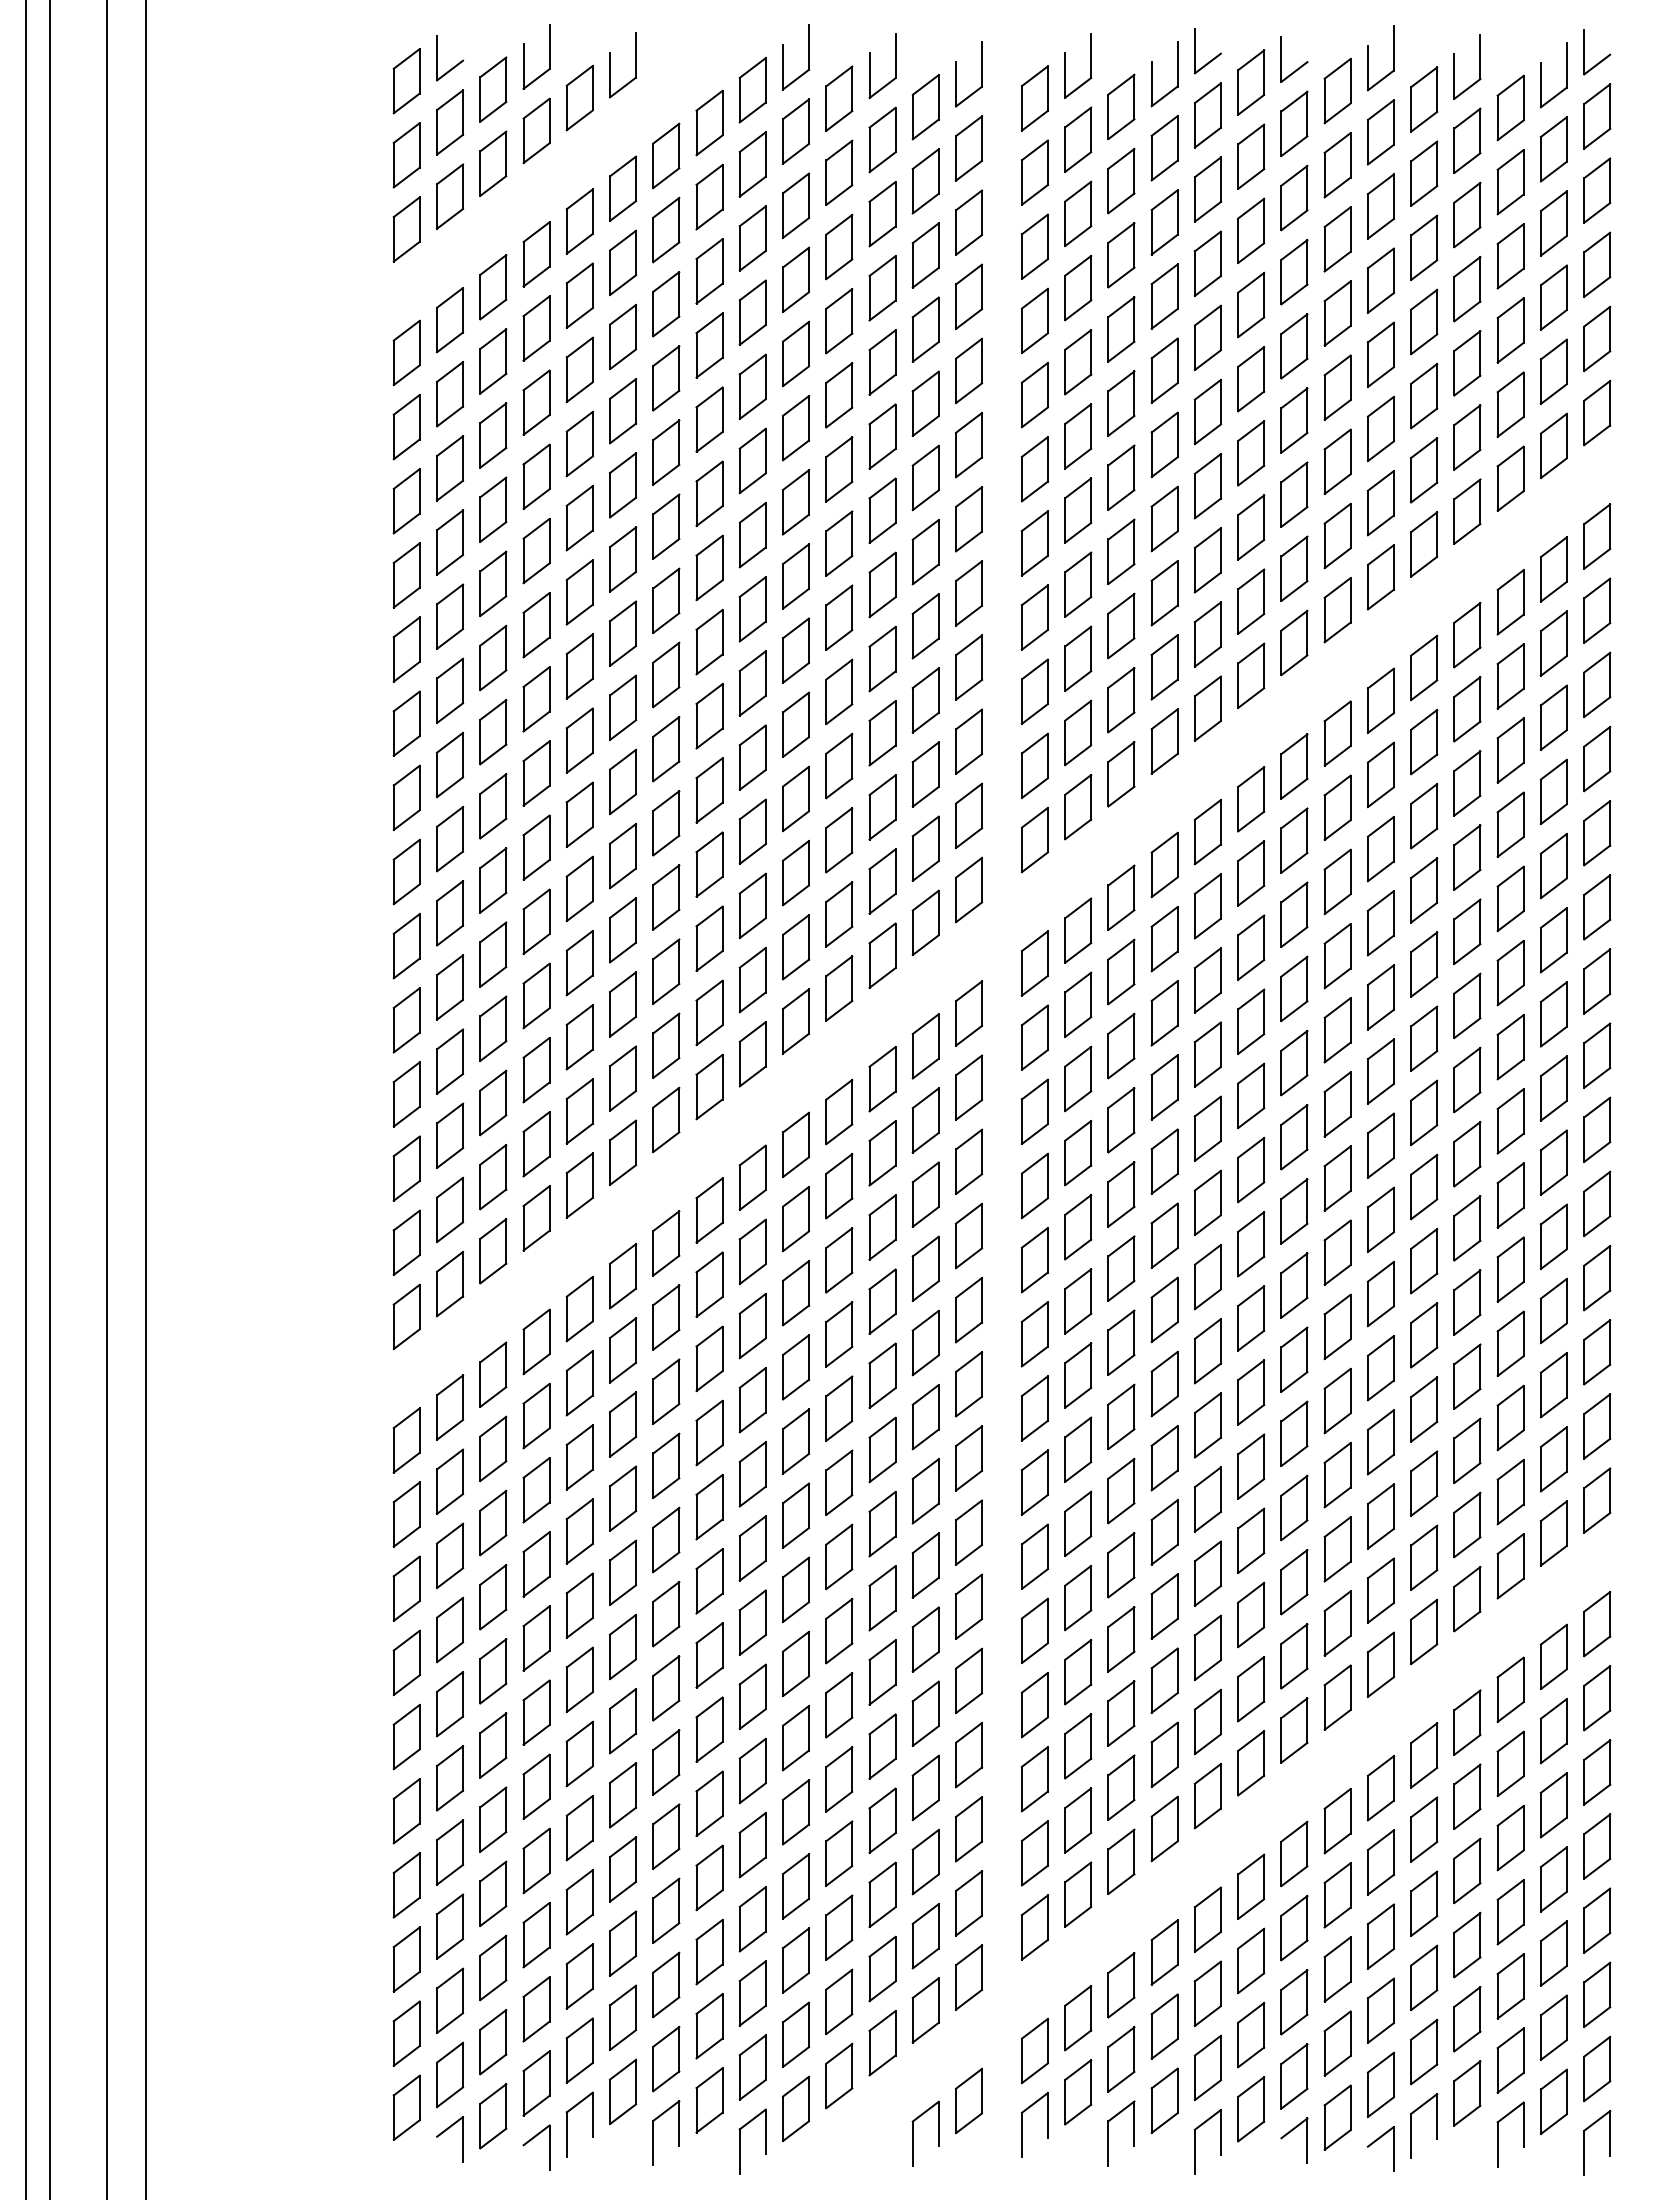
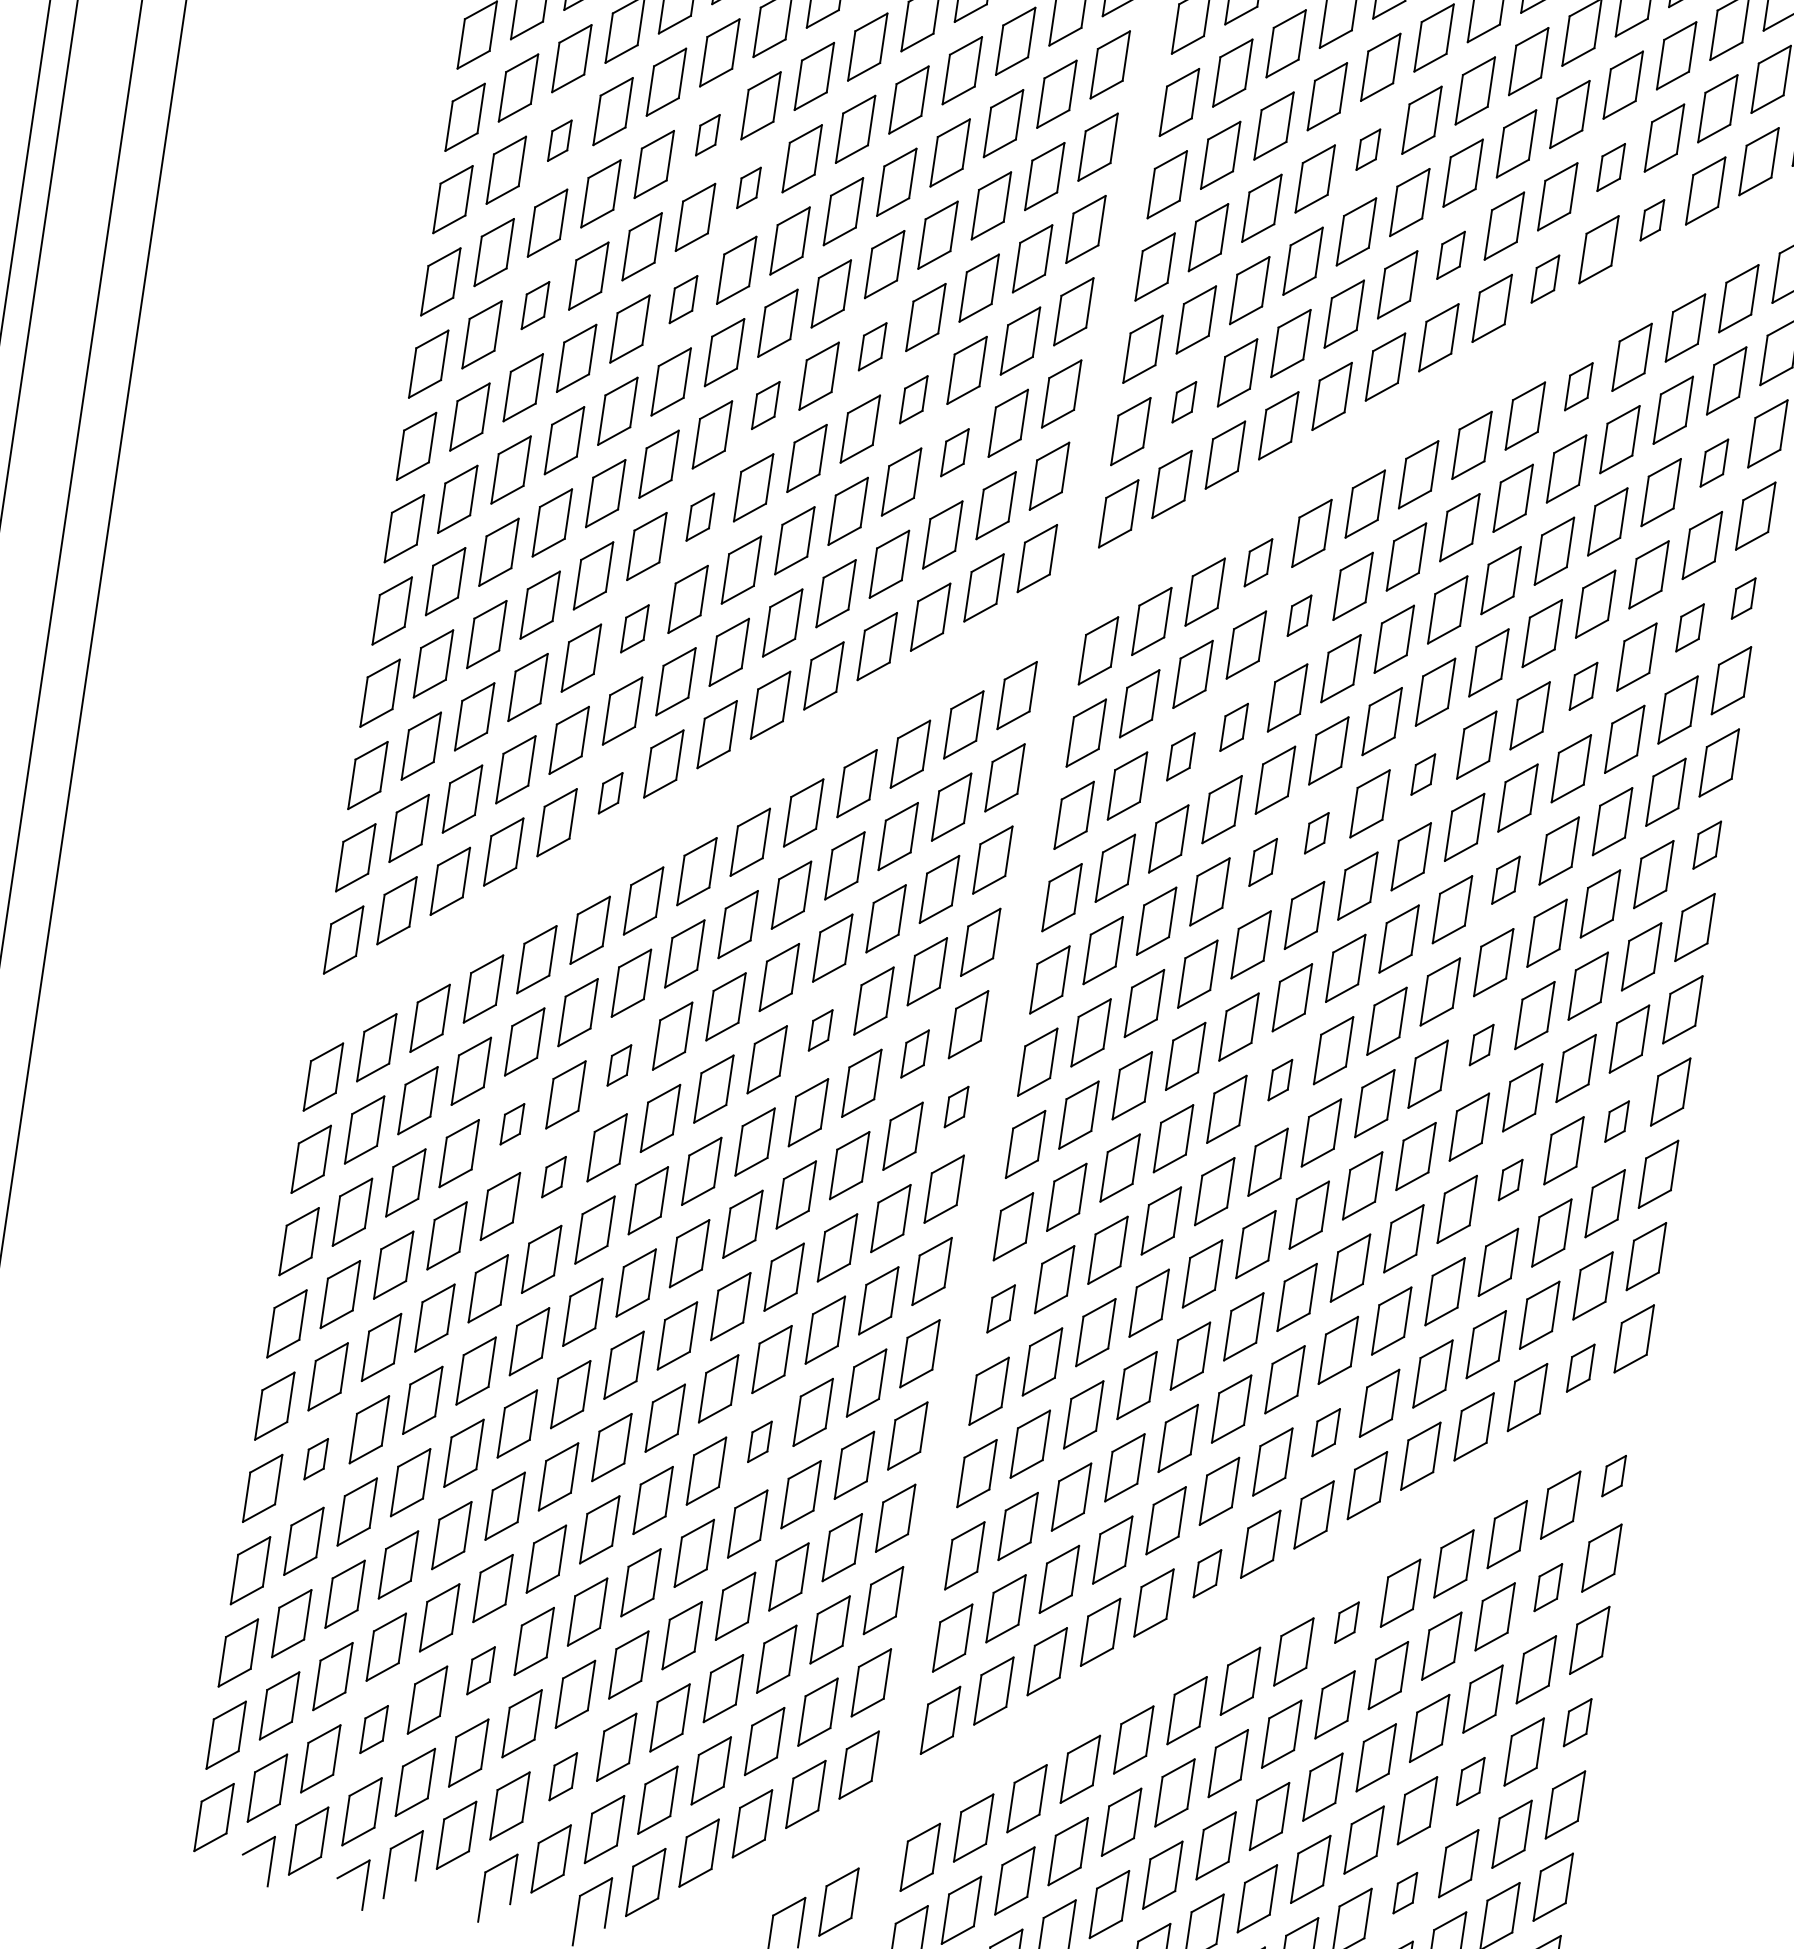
part: (1424, 470) -> (1611, 167), size x0.7
part: (1207, 486) -> (1368, 149), size x0.6
part: (1467, 511) -> (1652, 220), size x0.6
part: (623, 559) -> (708, 135), size x0.6
part: (1294, 568) -> (1451, 255), size x0.7
part: (1380, 577) -> (1545, 279), size x0.7
part: (493, 583) -> (560, 140), size x0.6
part: (666, 600) -> (749, 187), size x0.6
part: (1424, 667) -> (1579, 386), size x0.7
part: (623, 707) -> (683, 299), size x0.7
part: (1553, 717) -> (1714, 462), size x0.7
part: (796, 724) -> (873, 346), size x0.7
part: (493, 732) -> (535, 305), size x0.7
part: (1078, 732) -> (1184, 401), size x0.6
part: (839, 765) -> (914, 399), size x0.7
part: (709, 790) -> (765, 405), size x0.7
part: (882, 807) -> (954, 452), size x0.7
part: (1597, 833) -> (1743, 598), size x0.6
part: (1164, 864) -> (1258, 562), size x0.7
part: (1553, 866) -> (1689, 628), size x0.7
part: (666, 897) -> (700, 517), size x0.7
part: (1207, 906) -> (1299, 615), size x0.6
part: (1467, 931) -> (1583, 686), size x0.7
part: (623, 1004) -> (635, 628), size x0.7
part: (1164, 1013) -> (1234, 727), size x0.7
part: (1337, 1030) -> (1423, 774), size x0.6
part: (1121, 1046) -> (1180, 757), size x0.7
part: (1597, 1055) -> (1707, 845), size x0.7
part: (1251, 1095) -> (1317, 832), size x0.6
part: (1424, 1112) -> (1506, 879), size x0.7
part: (1207, 1128) -> (1262, 862), size x0.7
part: (623, 1152) -> (611, 793), size x0.6
part: (1424, 1261) -> (1481, 1045), size x0.6
part: (1553, 1311) -> (1616, 1121), size x0.6
part: (1251, 1318) -> (1280, 1080), size x0.6
part: (839, 1334) -> (820, 1030), size x0.6
part: (925, 1342) -> (914, 1053), size x0.7
part: (1467, 1376) -> (1510, 1179), size x0.6
part: (969, 1384) -> (956, 1107), size x0.6
part: (666, 1391) -> (619, 1065), size x0.6
part: (579, 1457) -> (512, 1124), size x0.6
part: (623, 1498) -> (554, 1177), size x0.6
part: (1553, 1533) -> (1580, 1368), size x0.7
part: (1034, 1556) -> (1000, 1308), size x0.7
part: (1337, 1623) -> (1326, 1432), size x0.7
part: (1597, 1624) -> (1614, 1476), size x0.6
part: (839, 1705) -> (760, 1442), size x0.6
part: (1553, 1731) -> (1547, 1587), size x0.7
part: (1251, 1763) -> (1207, 1573), size x0.7
part: (450, 1778) -> (316, 1459), size x0.6
part: (1380, 1788) -> (1346, 1622), size x0.6
part: (1597, 1846) -> (1577, 1722), size x0.7
part: (1510, 1912) -> (1470, 1781), size x0.7
part: (623, 1943) -> (481, 1670), size x0.7
part: (536, 2009) -> (374, 1729), size x0.7
part: (1467, 2019) -> (1405, 1893), size x0.6
part: (709, 2026) -> (563, 1776), size x0.7

